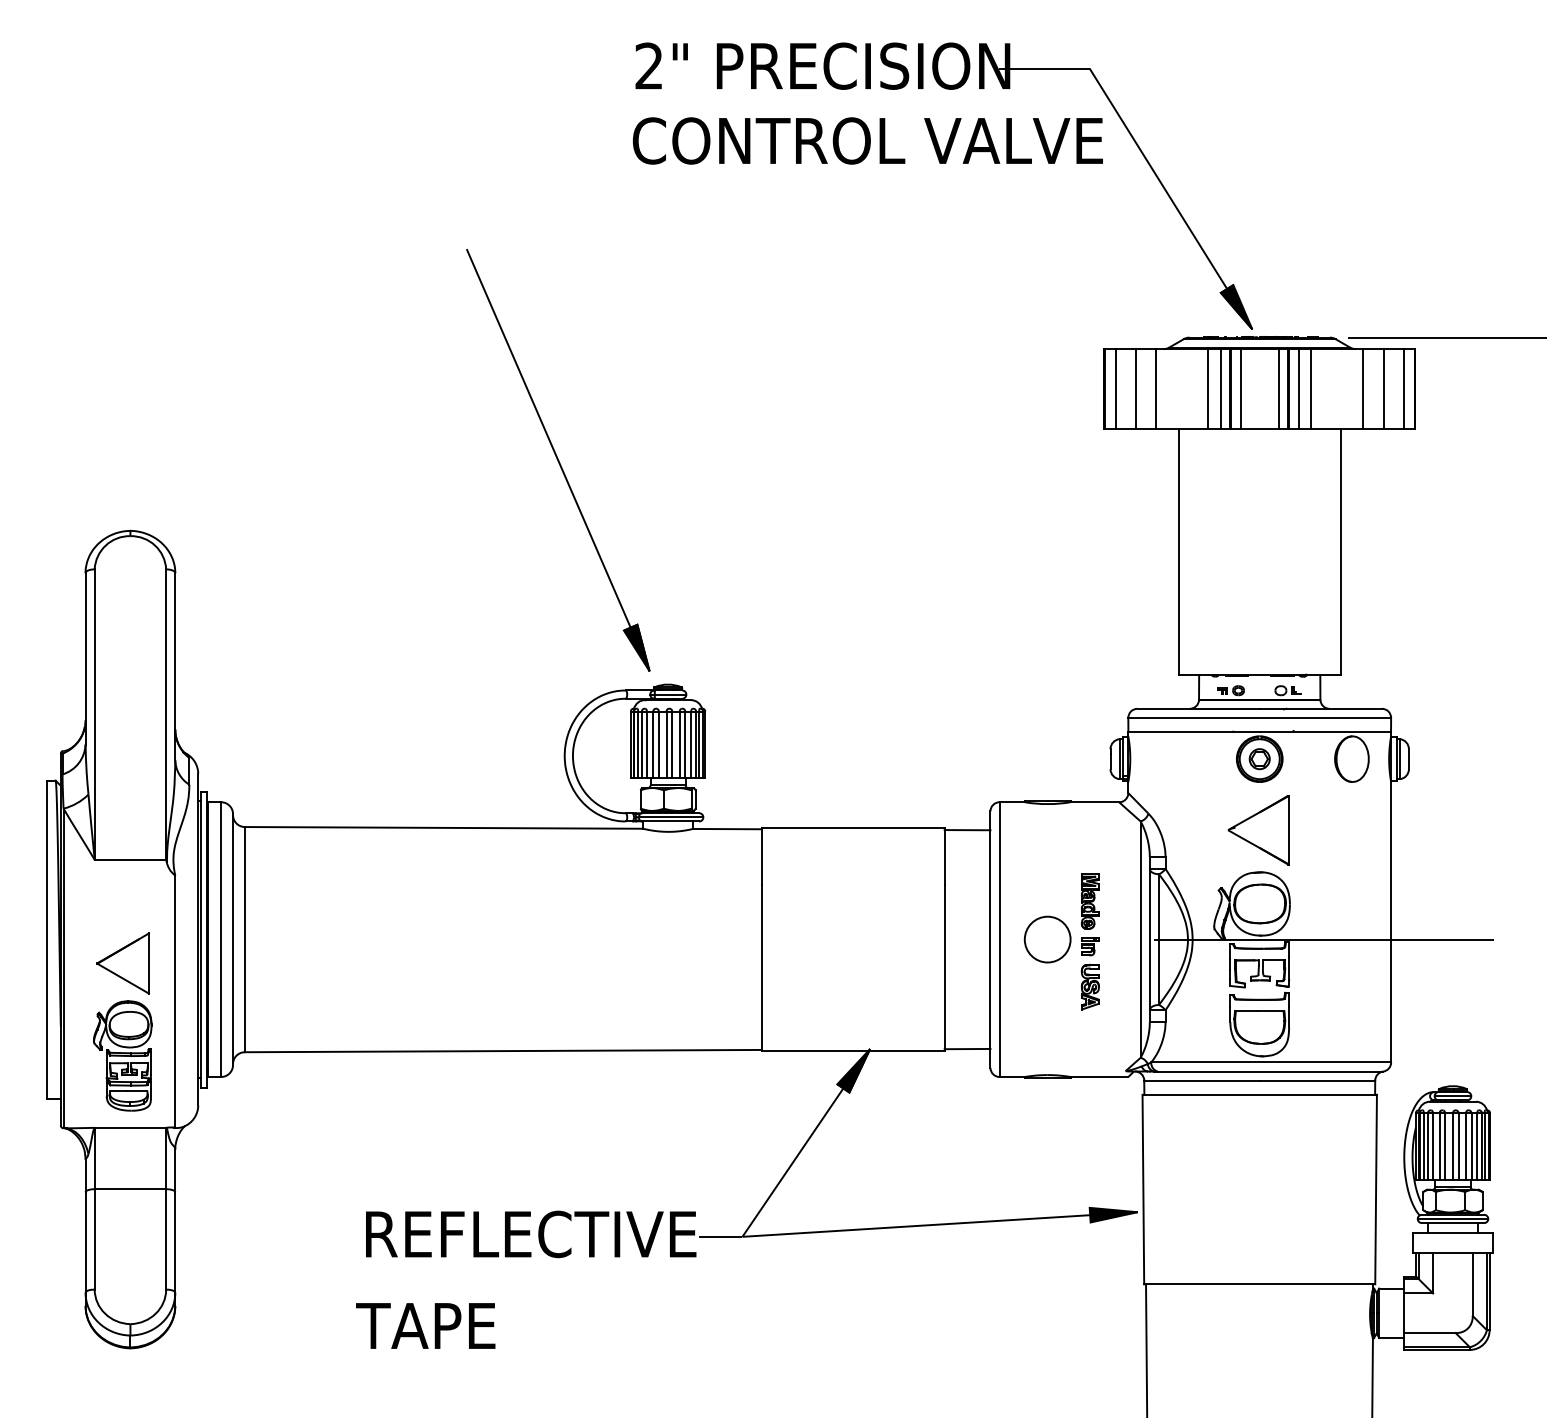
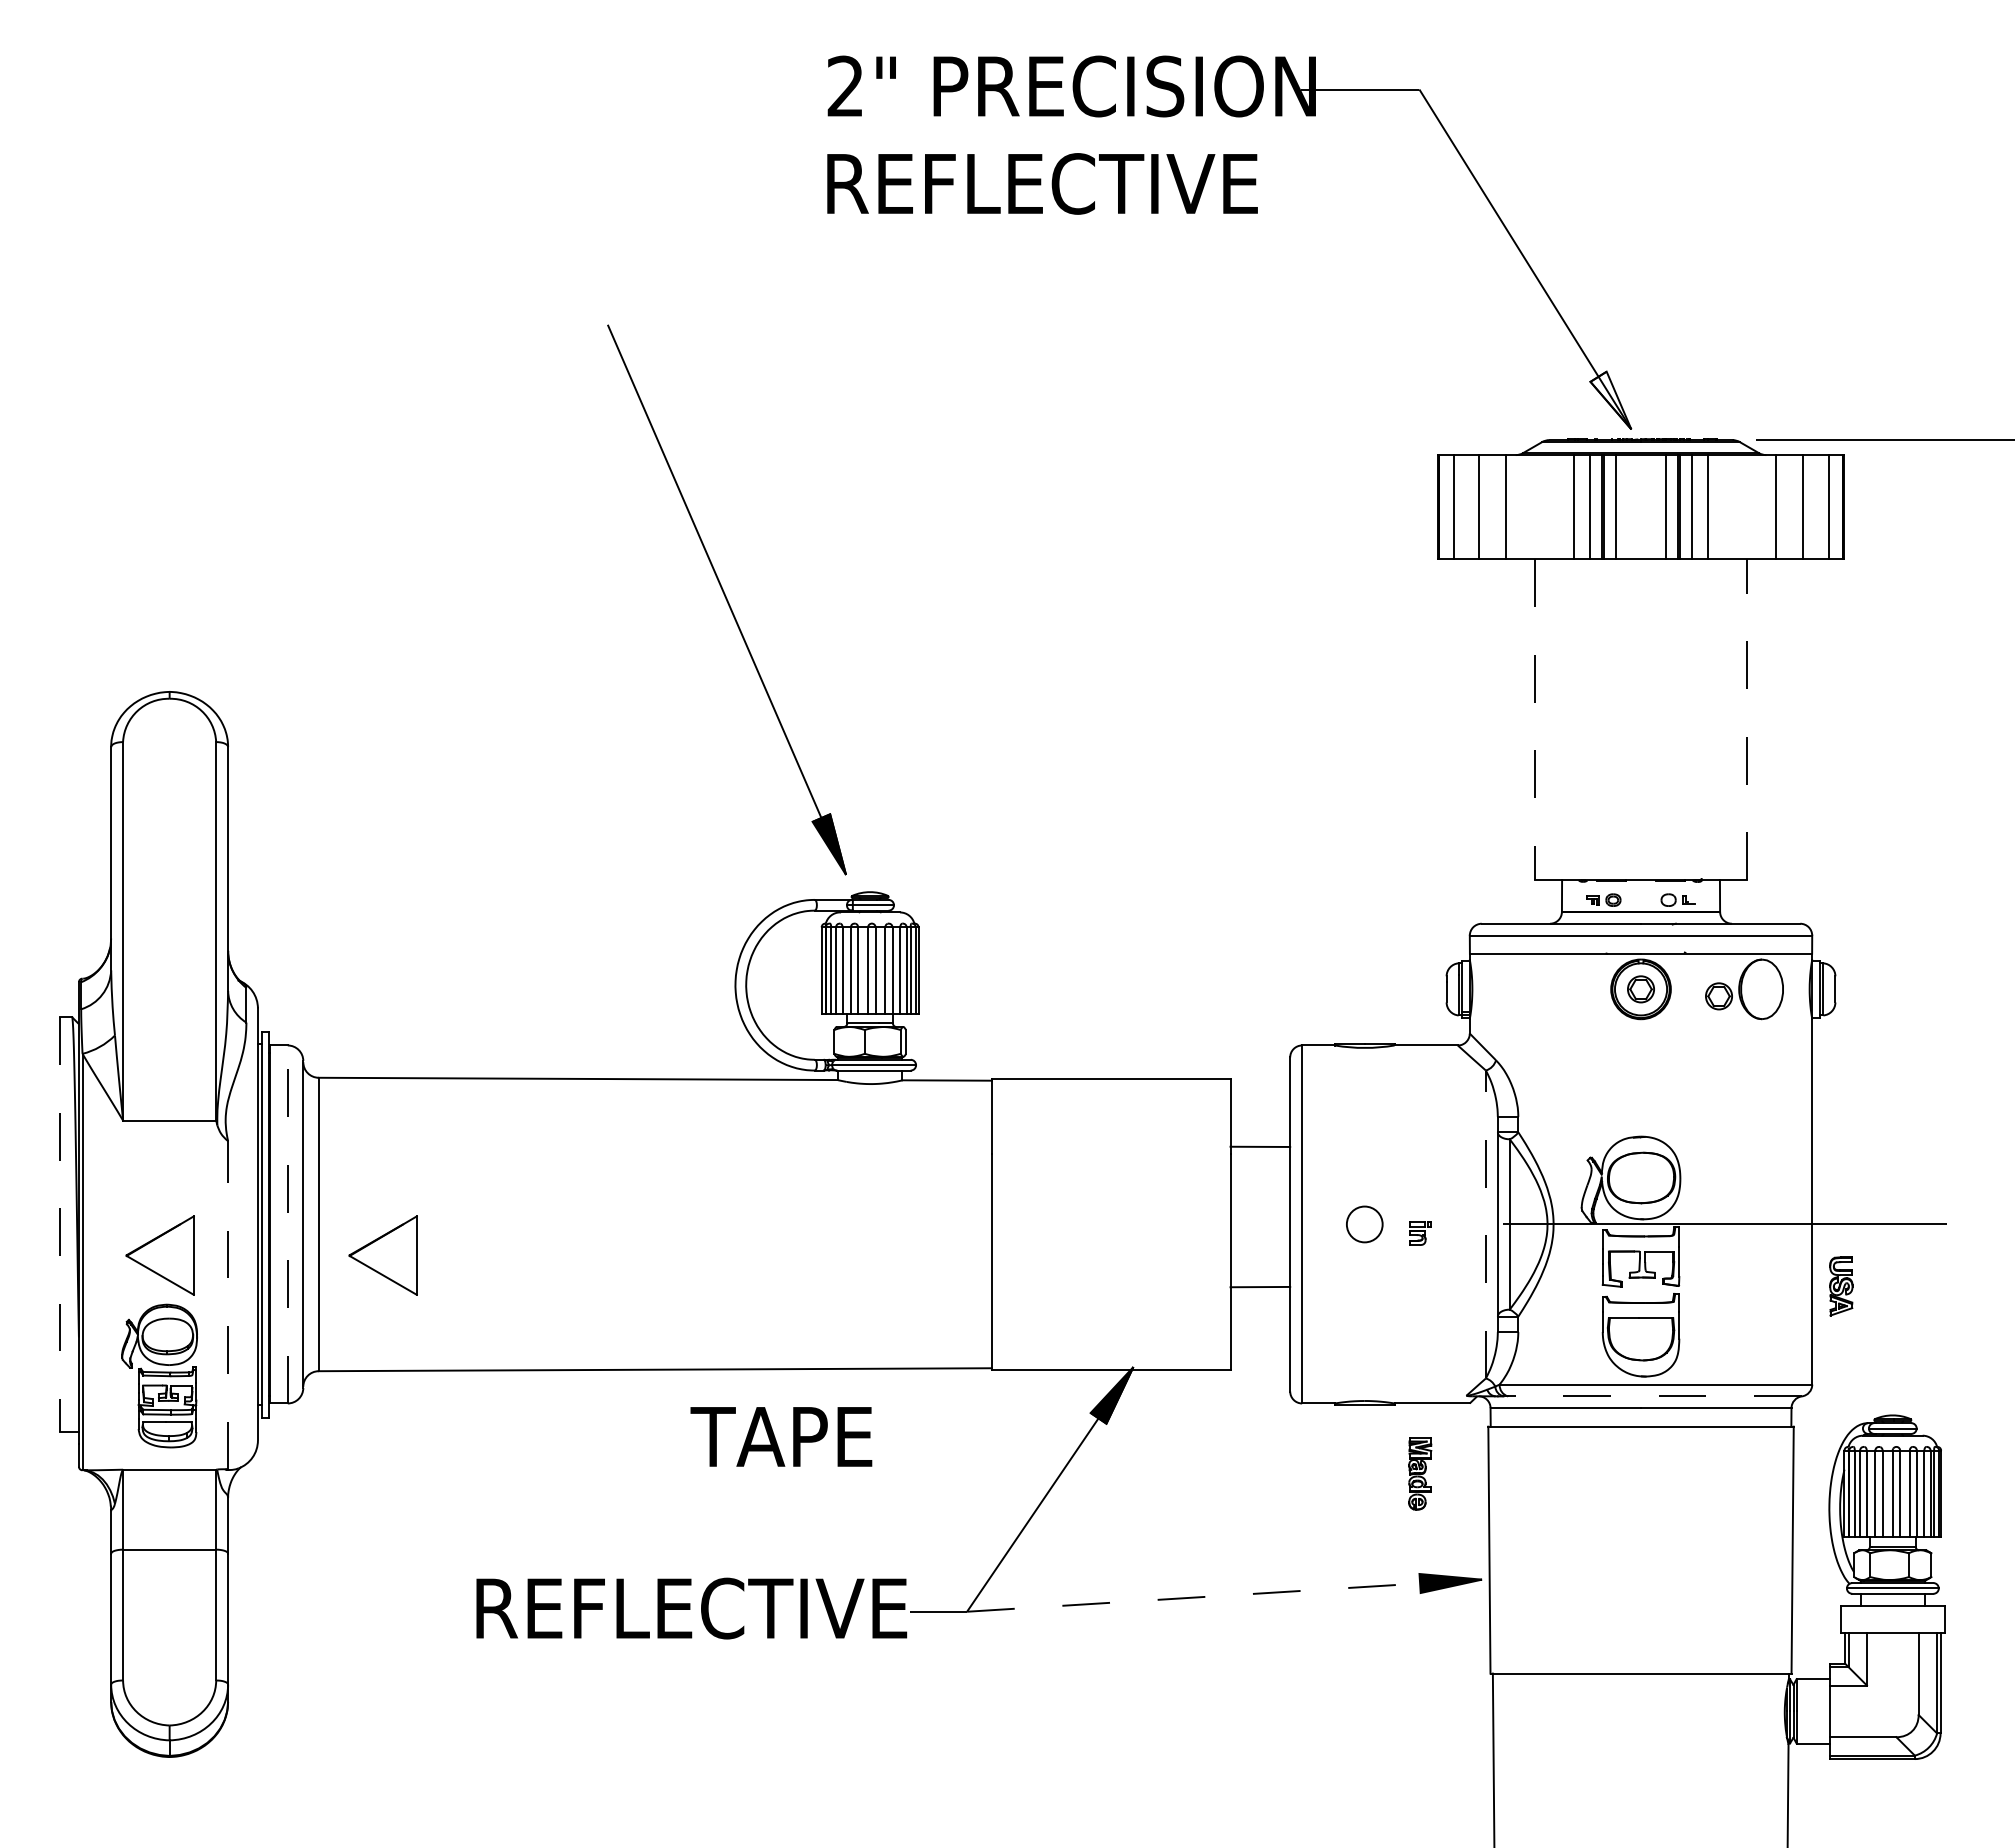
text: (867, 140) -> (1130, 183), CONTROL VALVE -> REFLECTIVE
fill: (1236, 307) -> (1610, 400), removed
line: (1178, 552) -> (1535, 720), solid -> dashed
line: (1340, 552) -> (1746, 719), solid -> dashed
part: (1319, 764) -> (1718, 996), added
line: (967, 829) -> (1260, 1146), moved
part: (1258, 829) -> (1639, 1081), removed
part: (1090, 901) -> (1420, 1473), moved
line: (220, 938) -> (287, 1223), solid -> dashed
line: (46, 939) -> (60, 1224), solid -> dashed
circle: (1047, 939) -> (1364, 1224), size x0.6
line: (1140, 939) -> (1485, 1224), solid -> dashed
part: (293, 963) -> (382, 1255), added
part: (1090, 987) -> (1841, 1286), moved
line: (175, 1001) -> (228, 1304), solid -> dashed
line: (967, 1048) -> (1260, 1286), moved
line: (1270, 1071) -> (1655, 1396), solid -> dashed
line: (940, 1224) -> (1224, 1595), solid -> dashed
text: (425, 1325) -> (781, 1436), moved

